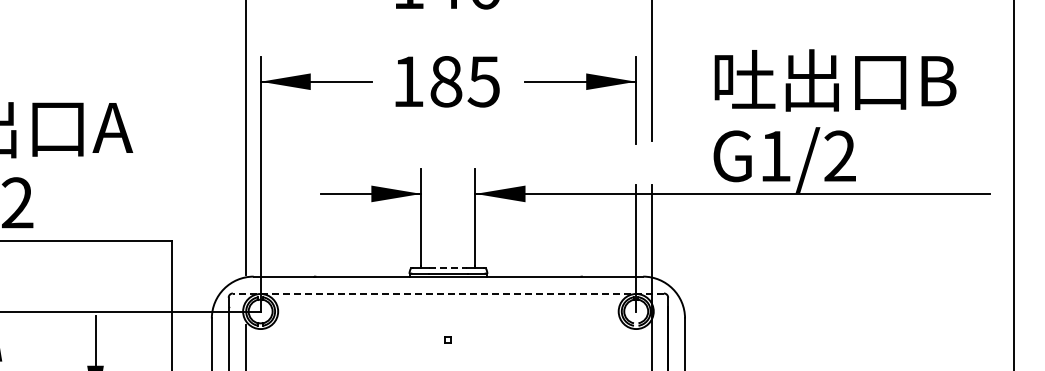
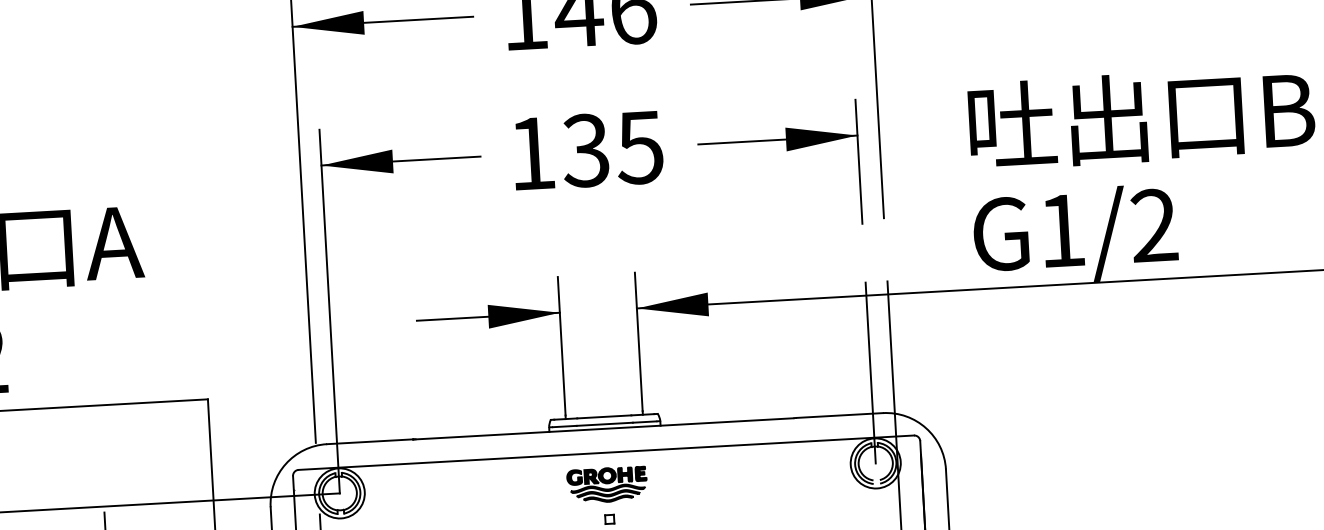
text: (445, 81) -> (585, 150), 185 -> 135
line: (448, 268) -> (604, 417), dashed -> solid
line: (448, 293) -> (606, 452), dashed -> solid
part: (447, 315) -> (606, 484), added

